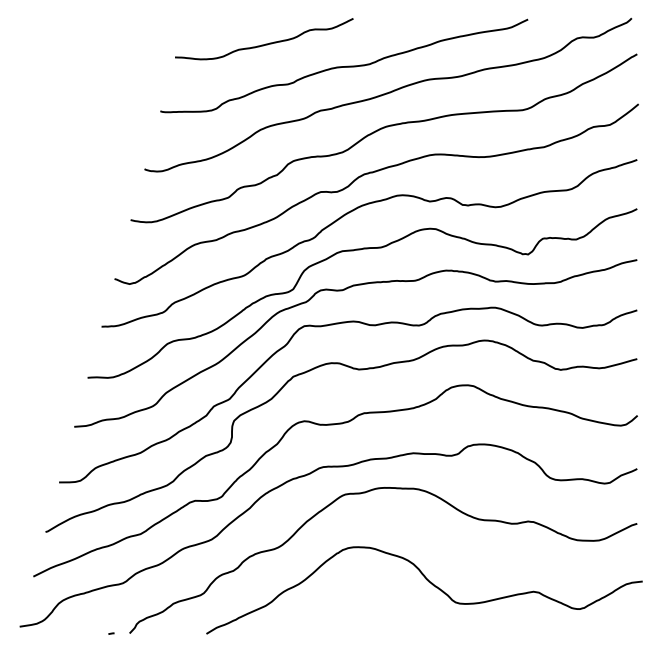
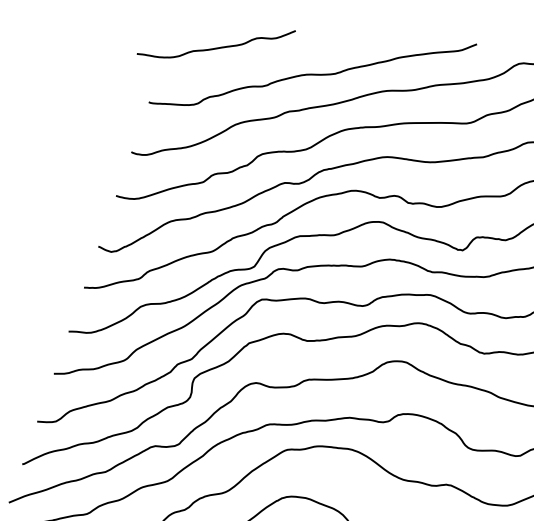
curve: (265, 43) -> (217, 47), moved

